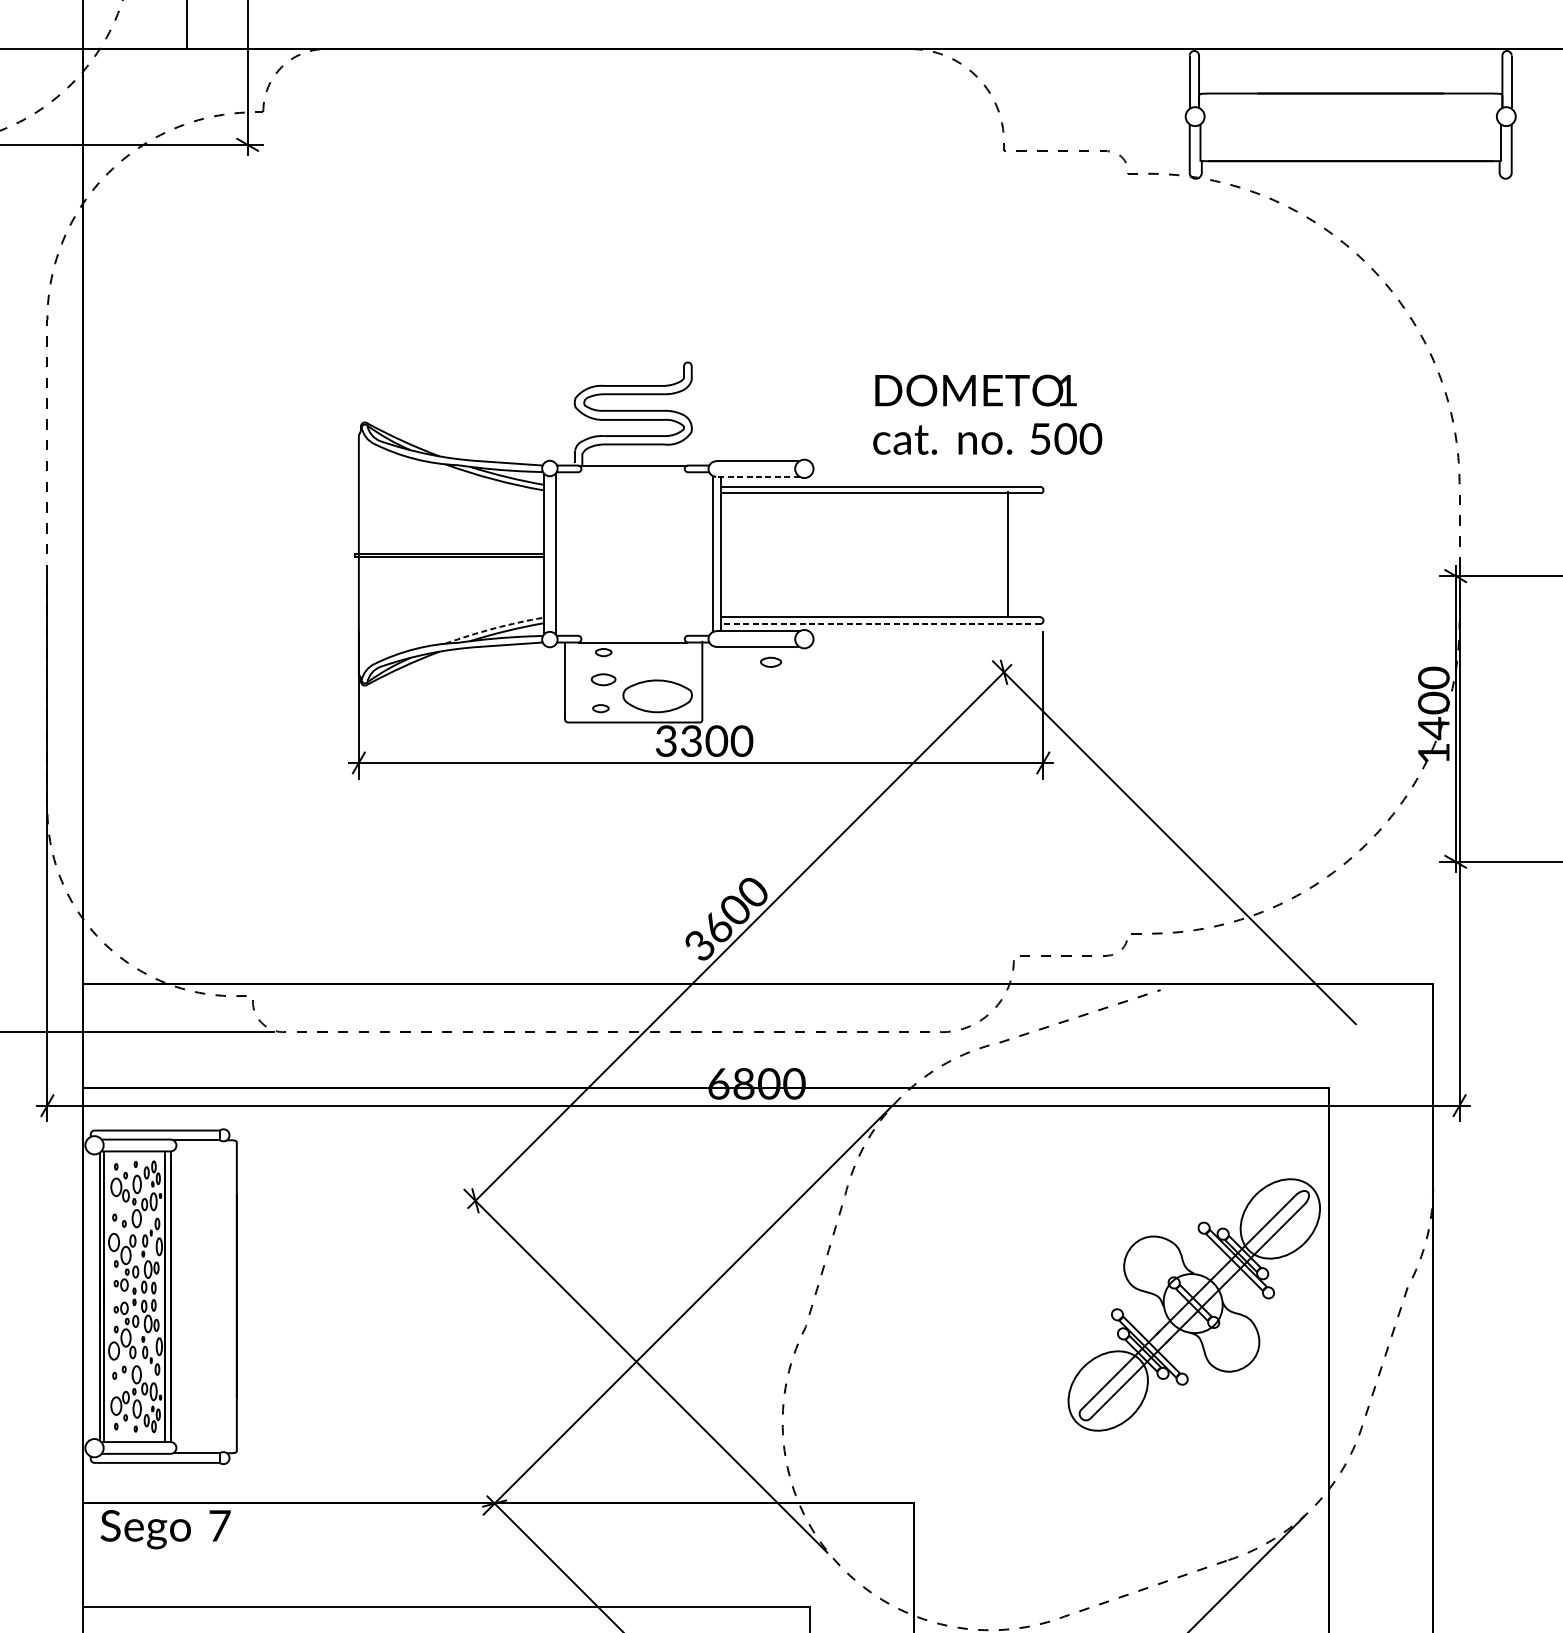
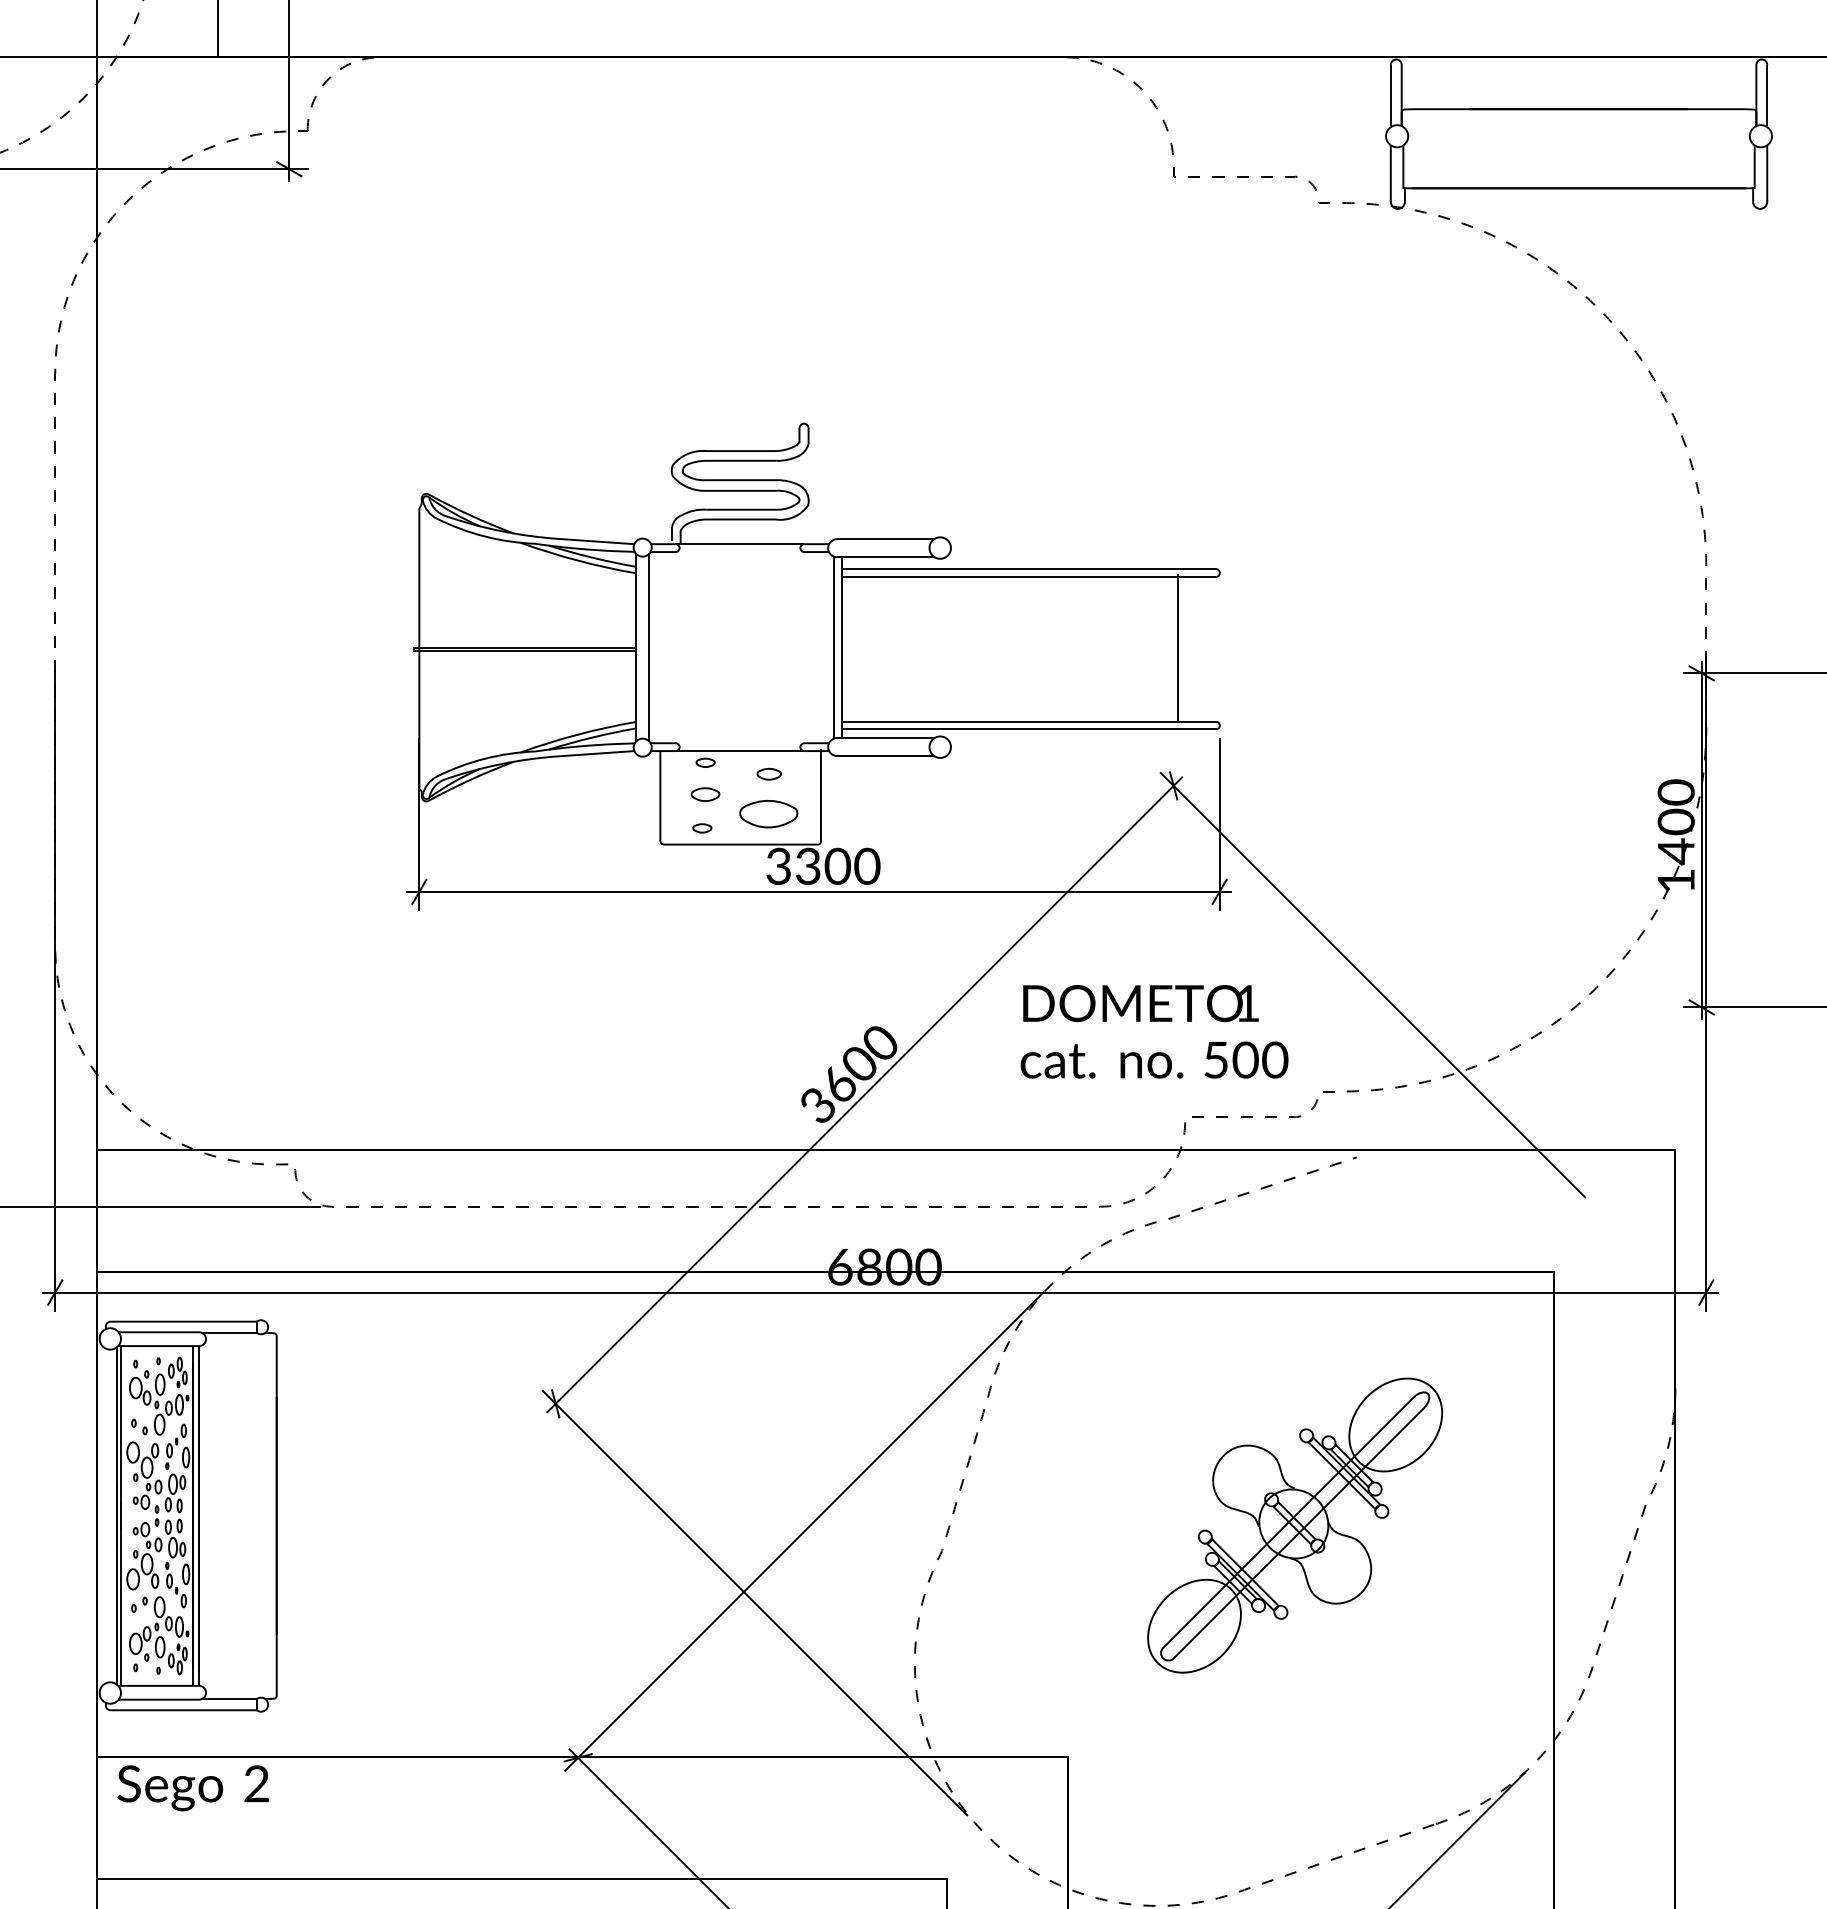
text: (987, 414) -> (1154, 1031), moved
line: (758, 476) -> (886, 557), dashed -> solid
line: (879, 624) -> (1028, 729), dashed -> solid
line: (494, 628) -> (577, 734), dashed -> solid
part: (770, 661) -> (768, 773), moved
part: (657, 696) -> (768, 814), size x0.71
part: (1194, 1304) -> (1295, 1525), moved
text: (219, 1525) -> (256, 1783), 7 -> 2

